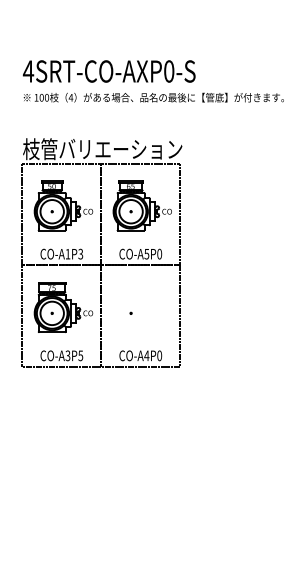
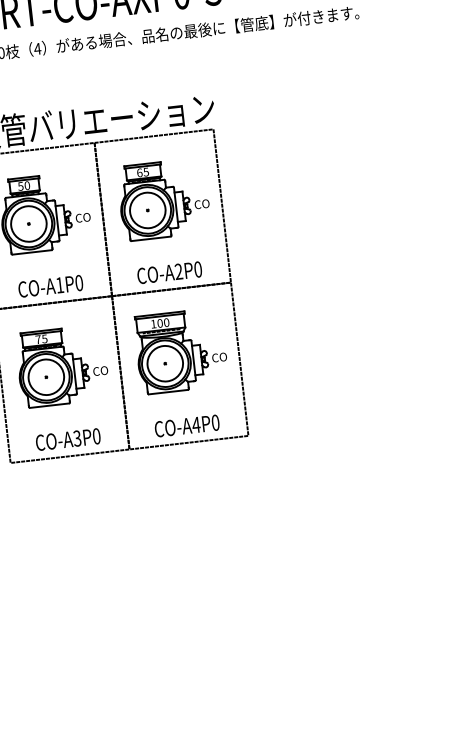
text: (146, 253) -> (178, 270), CO-A5P0 -> CO-A2P0
text: (80, 254) -> (78, 283), CO-A1P3 -> CO-A1P0
part: (141, 306) -> (179, 351), added
text: (80, 355) -> (96, 435), CO-A3P5 -> CO-A3P0

